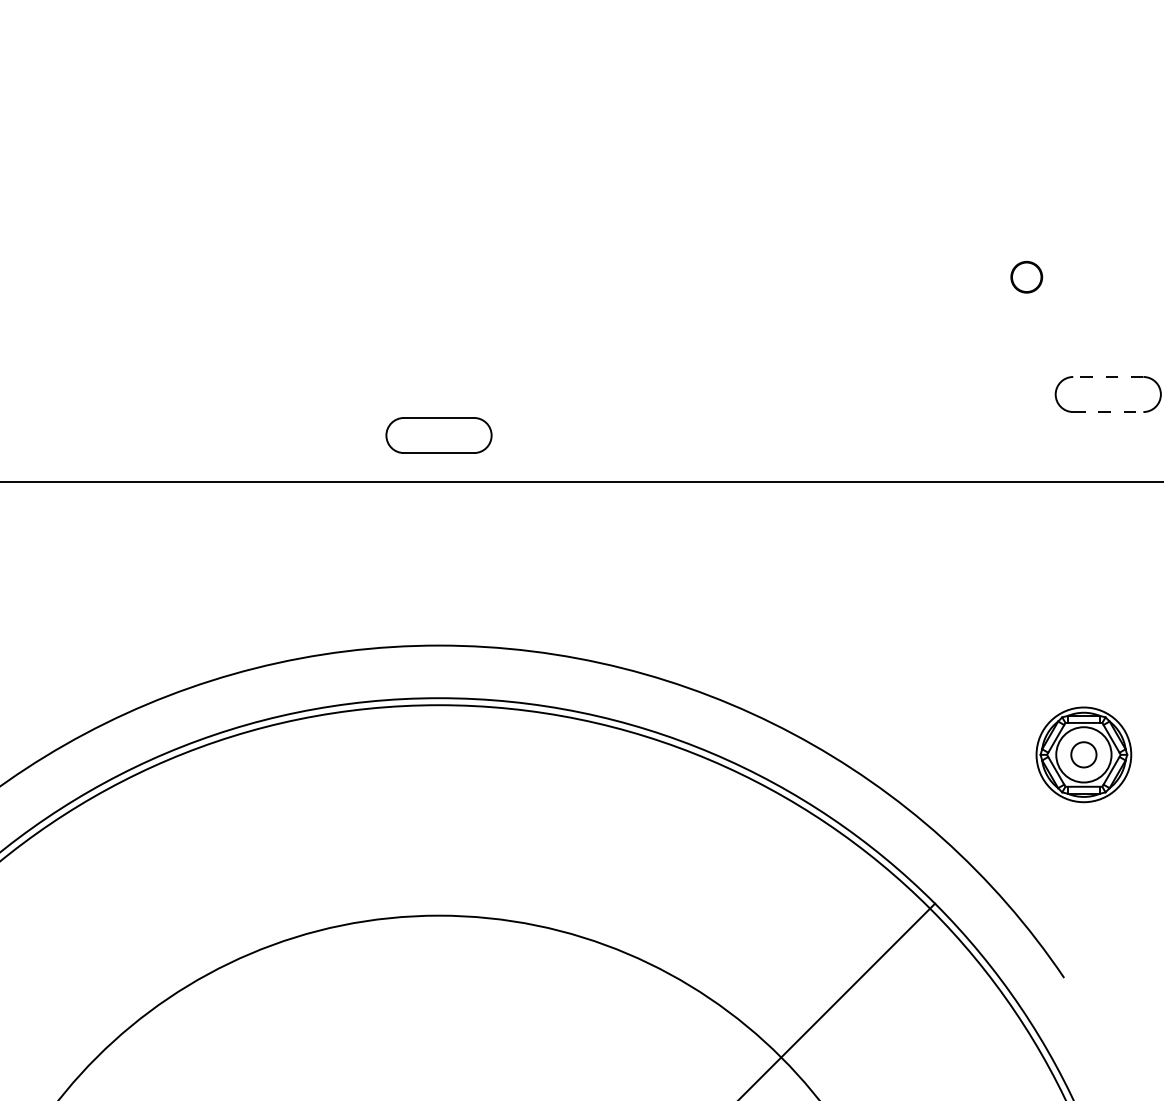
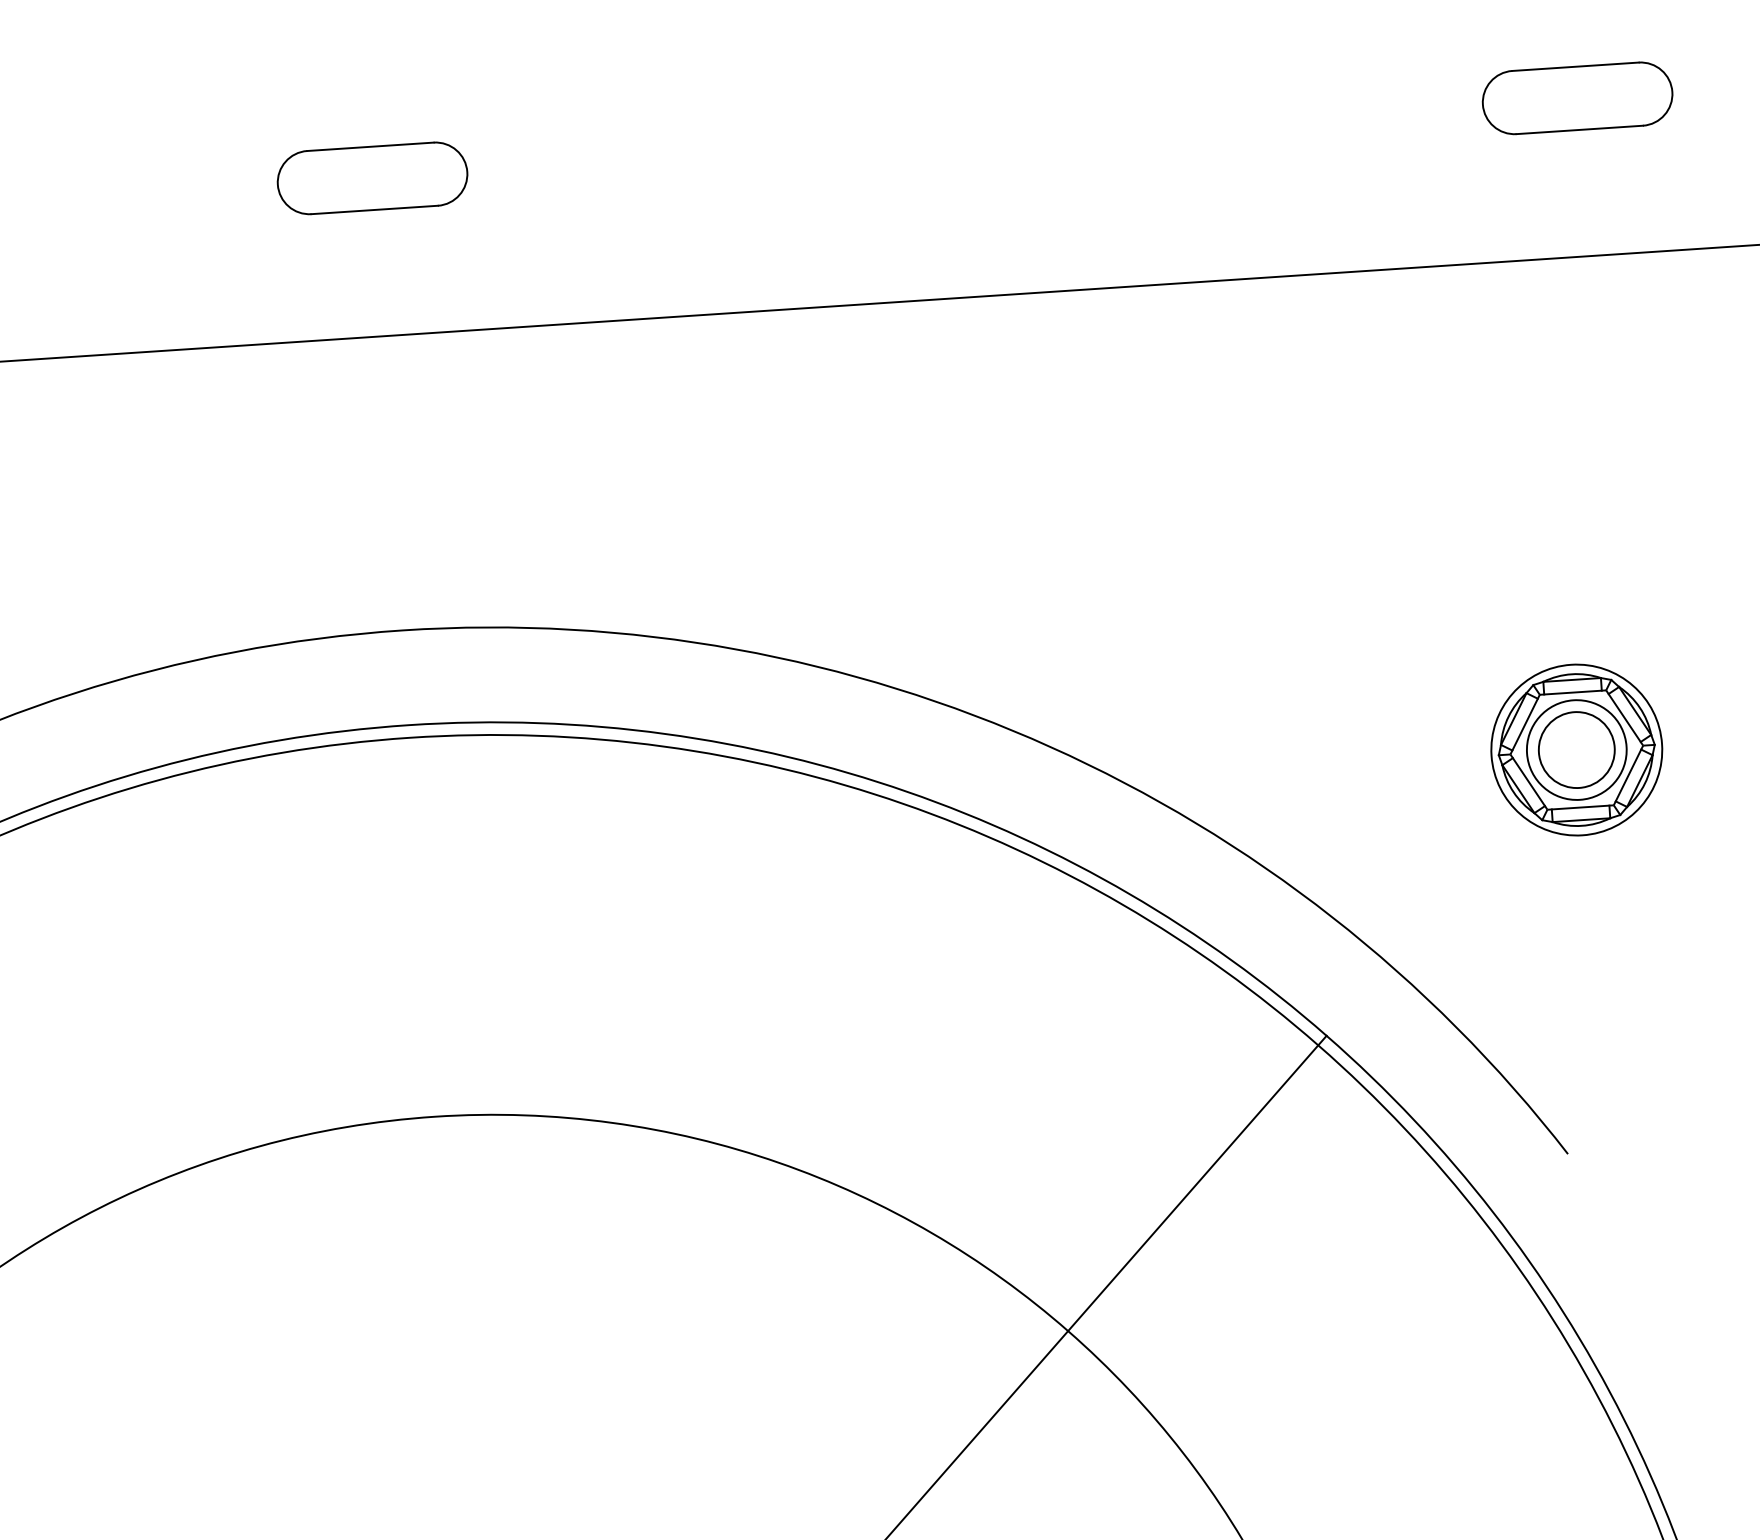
line: (1107, 376) -> (1574, 65), dashed -> solid
line: (1108, 412) -> (1580, 130), dashed -> solid
part: (438, 435) -> (371, 178), moved
circle: (1083, 754) -> (1576, 749), size x1.67

